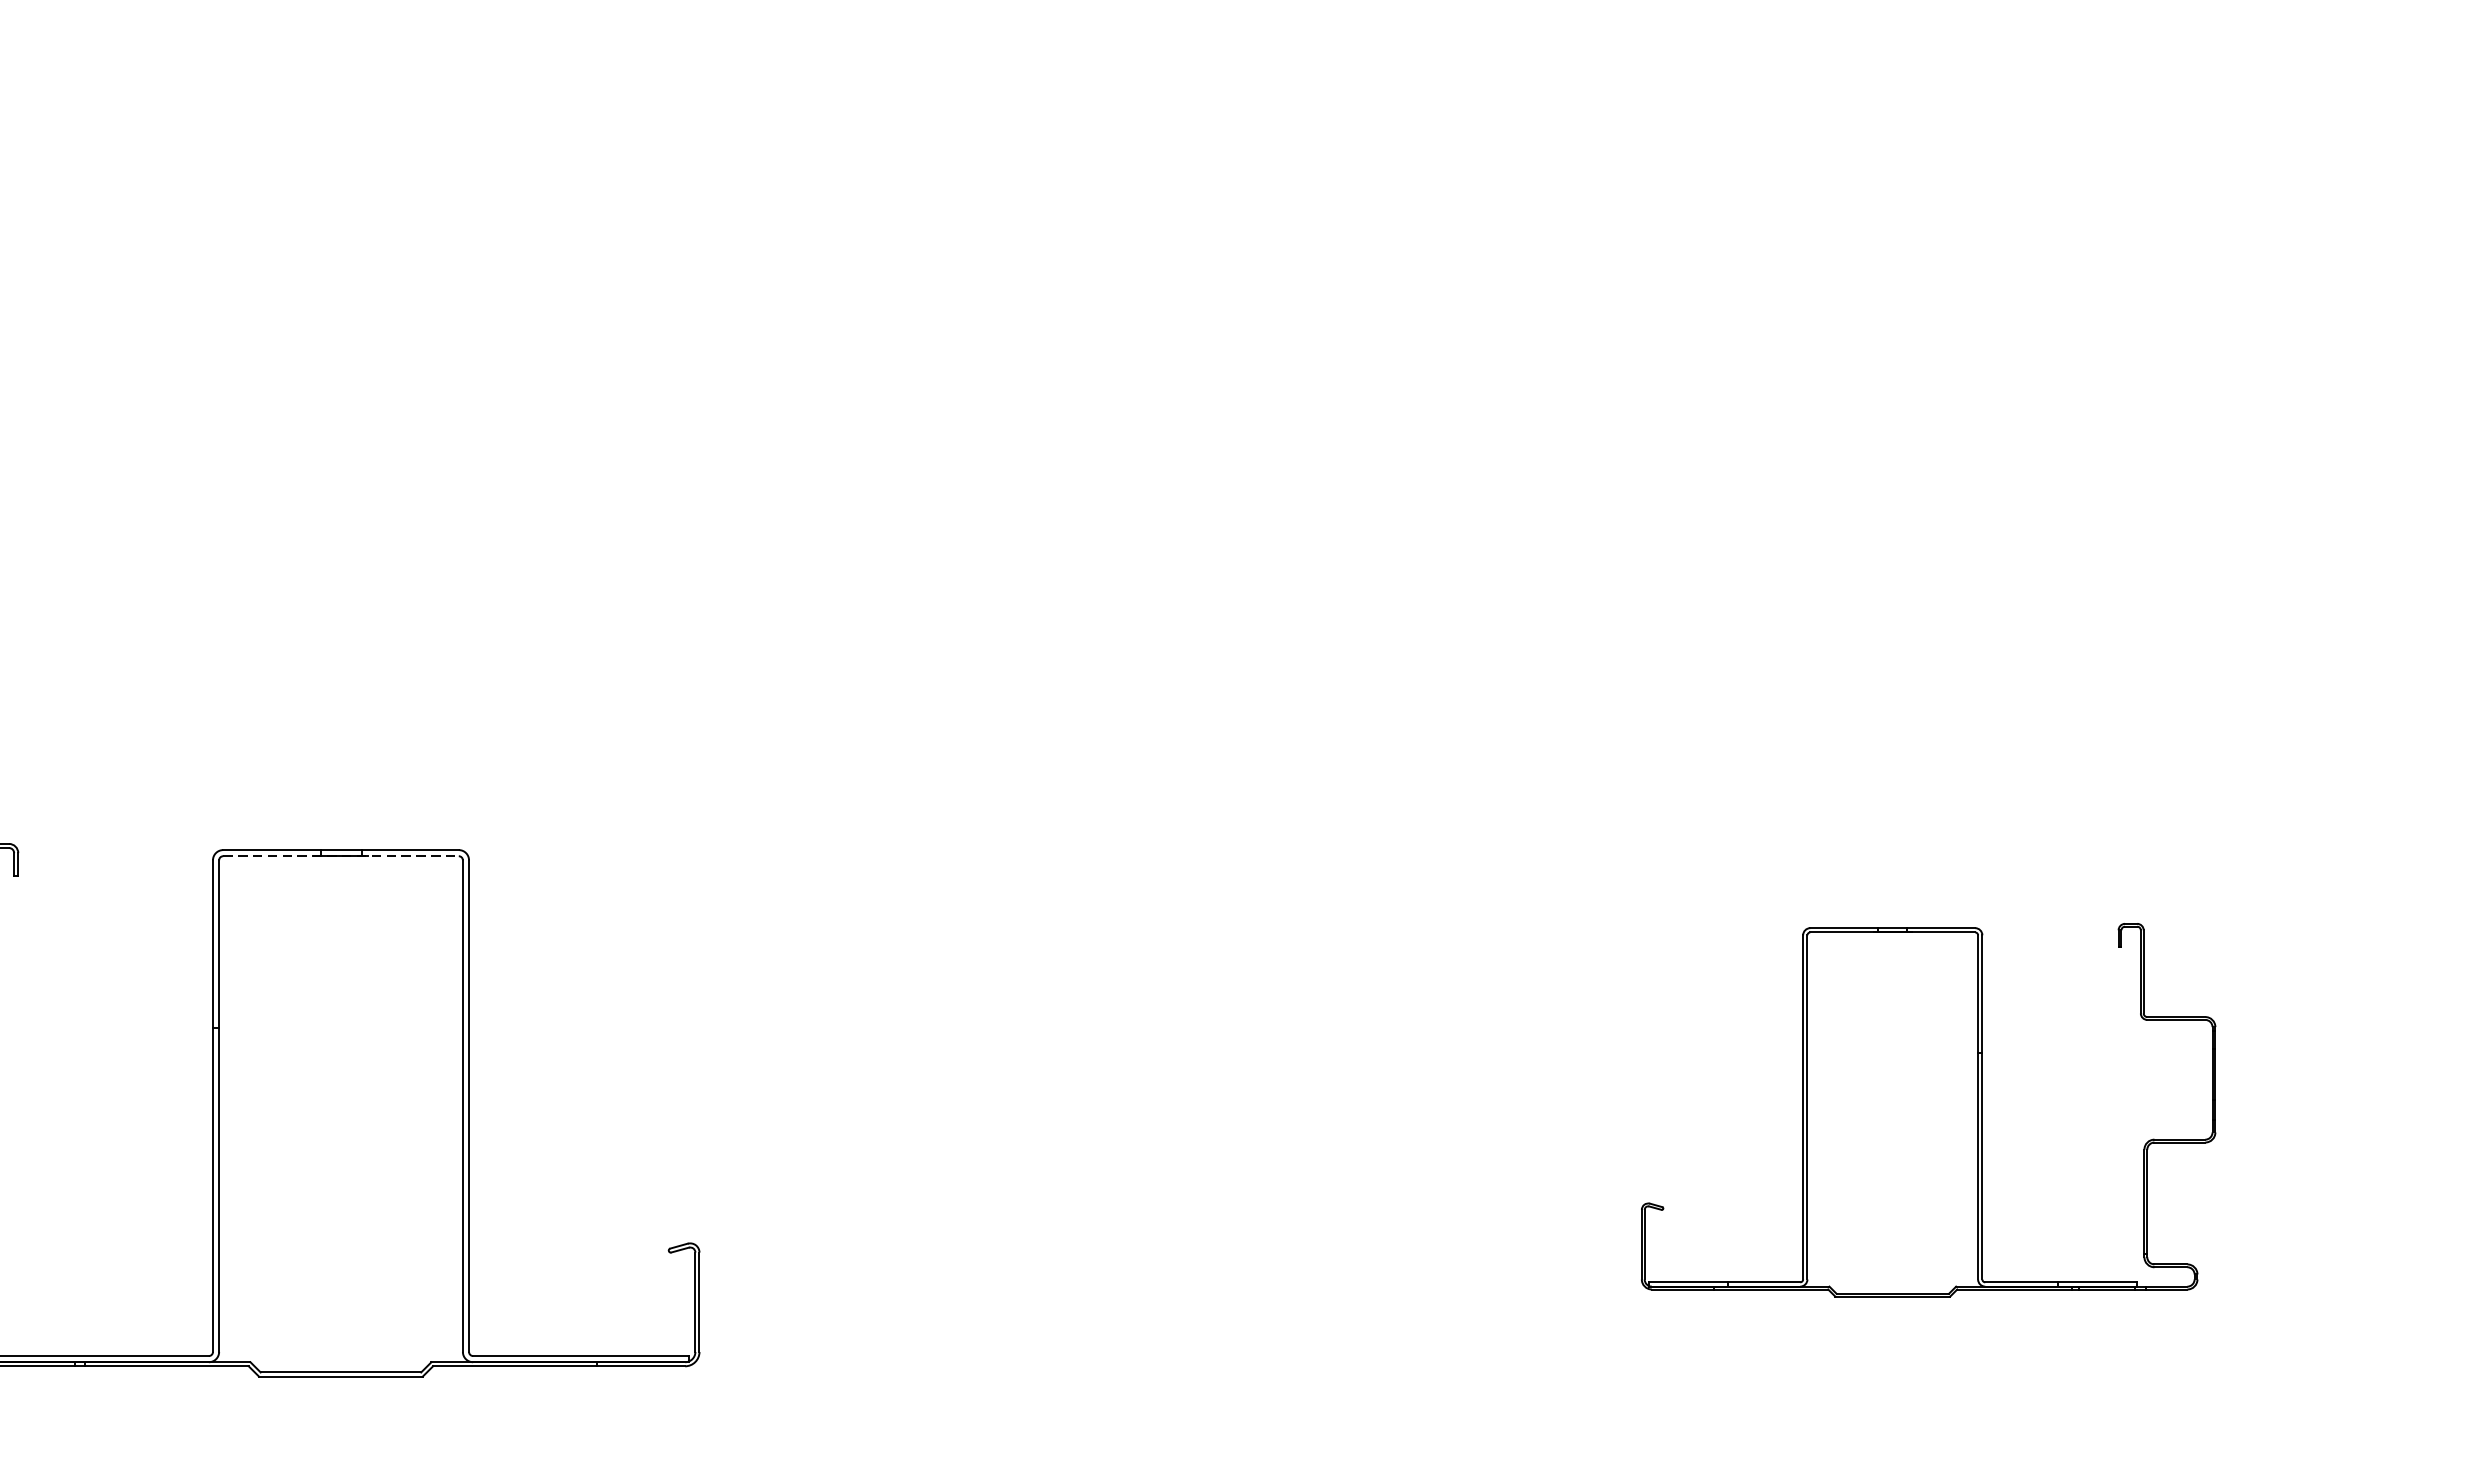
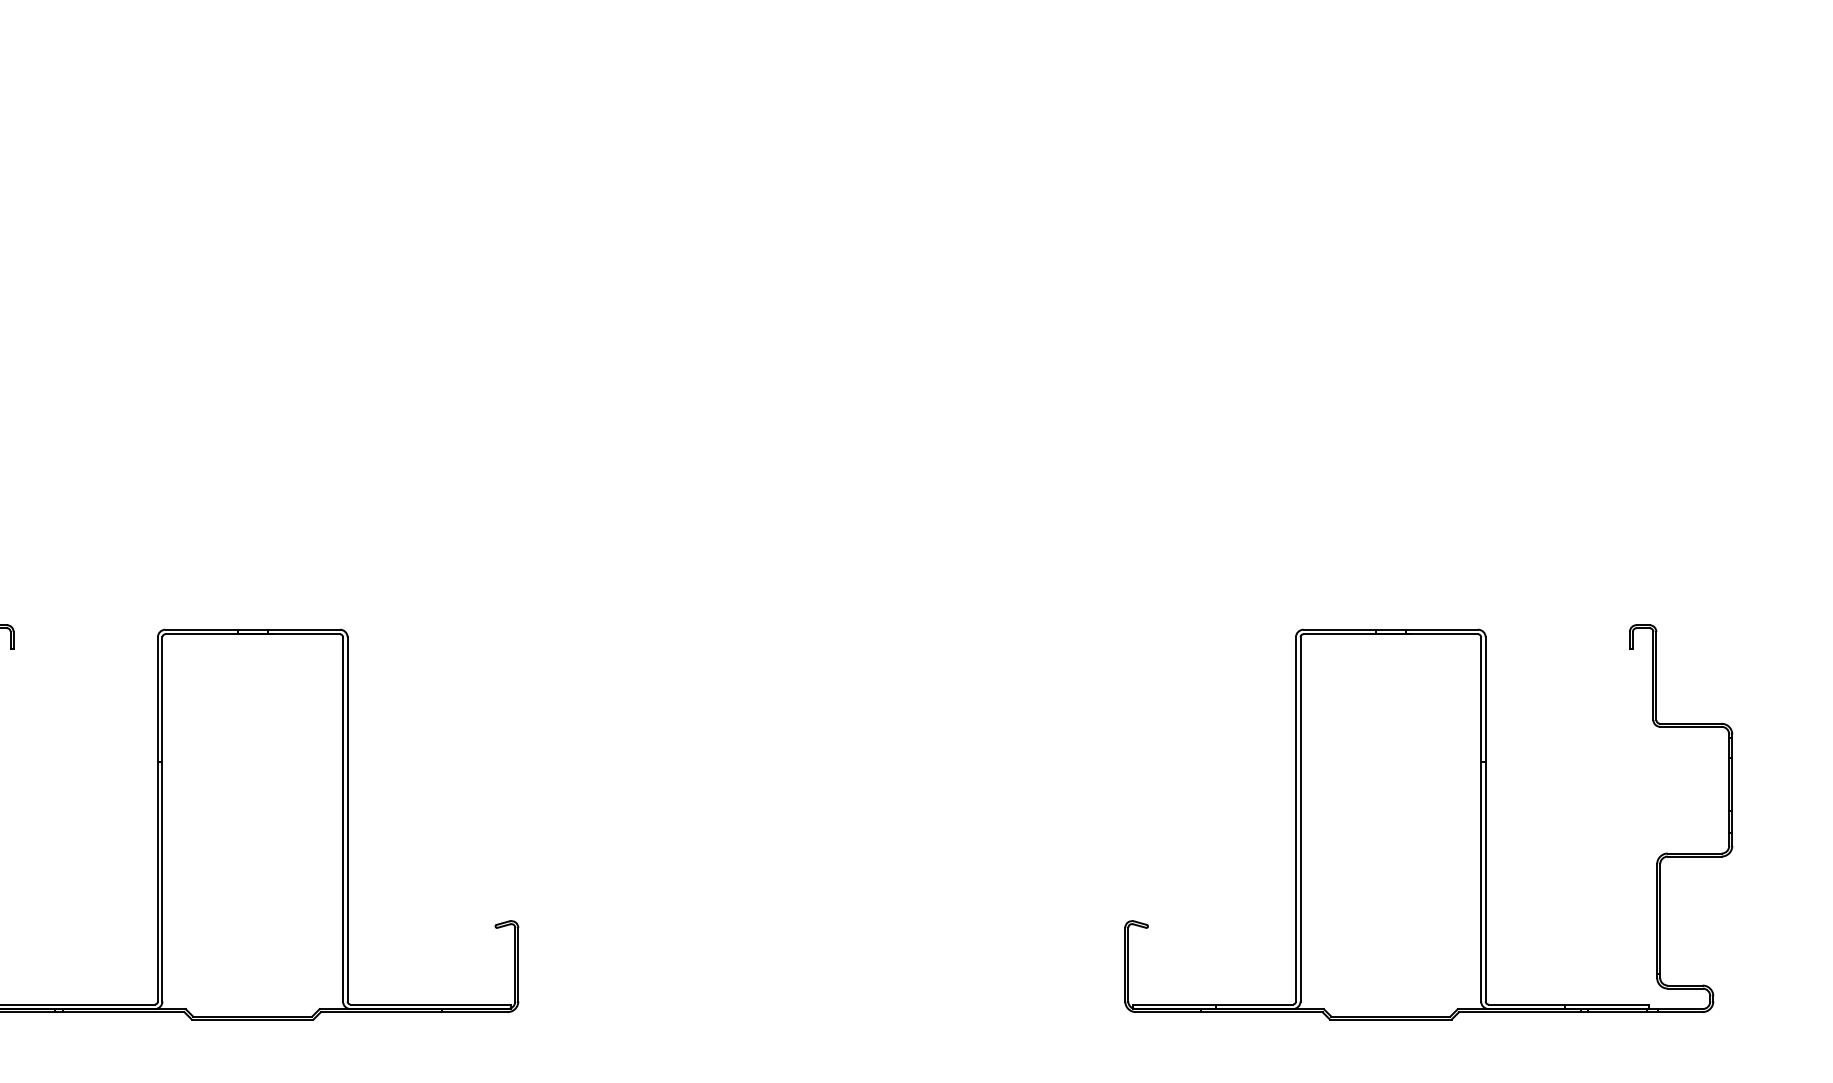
line: (342, 856) -> (253, 634), dashed -> solid
part: (1928, 1110) -> (1428, 822), size x1.43

